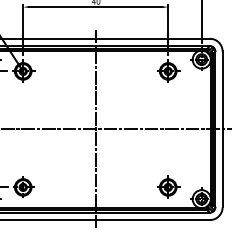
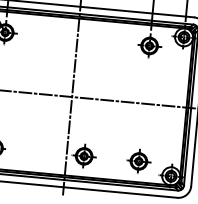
part: (113, 186) -> (84, 155), added

